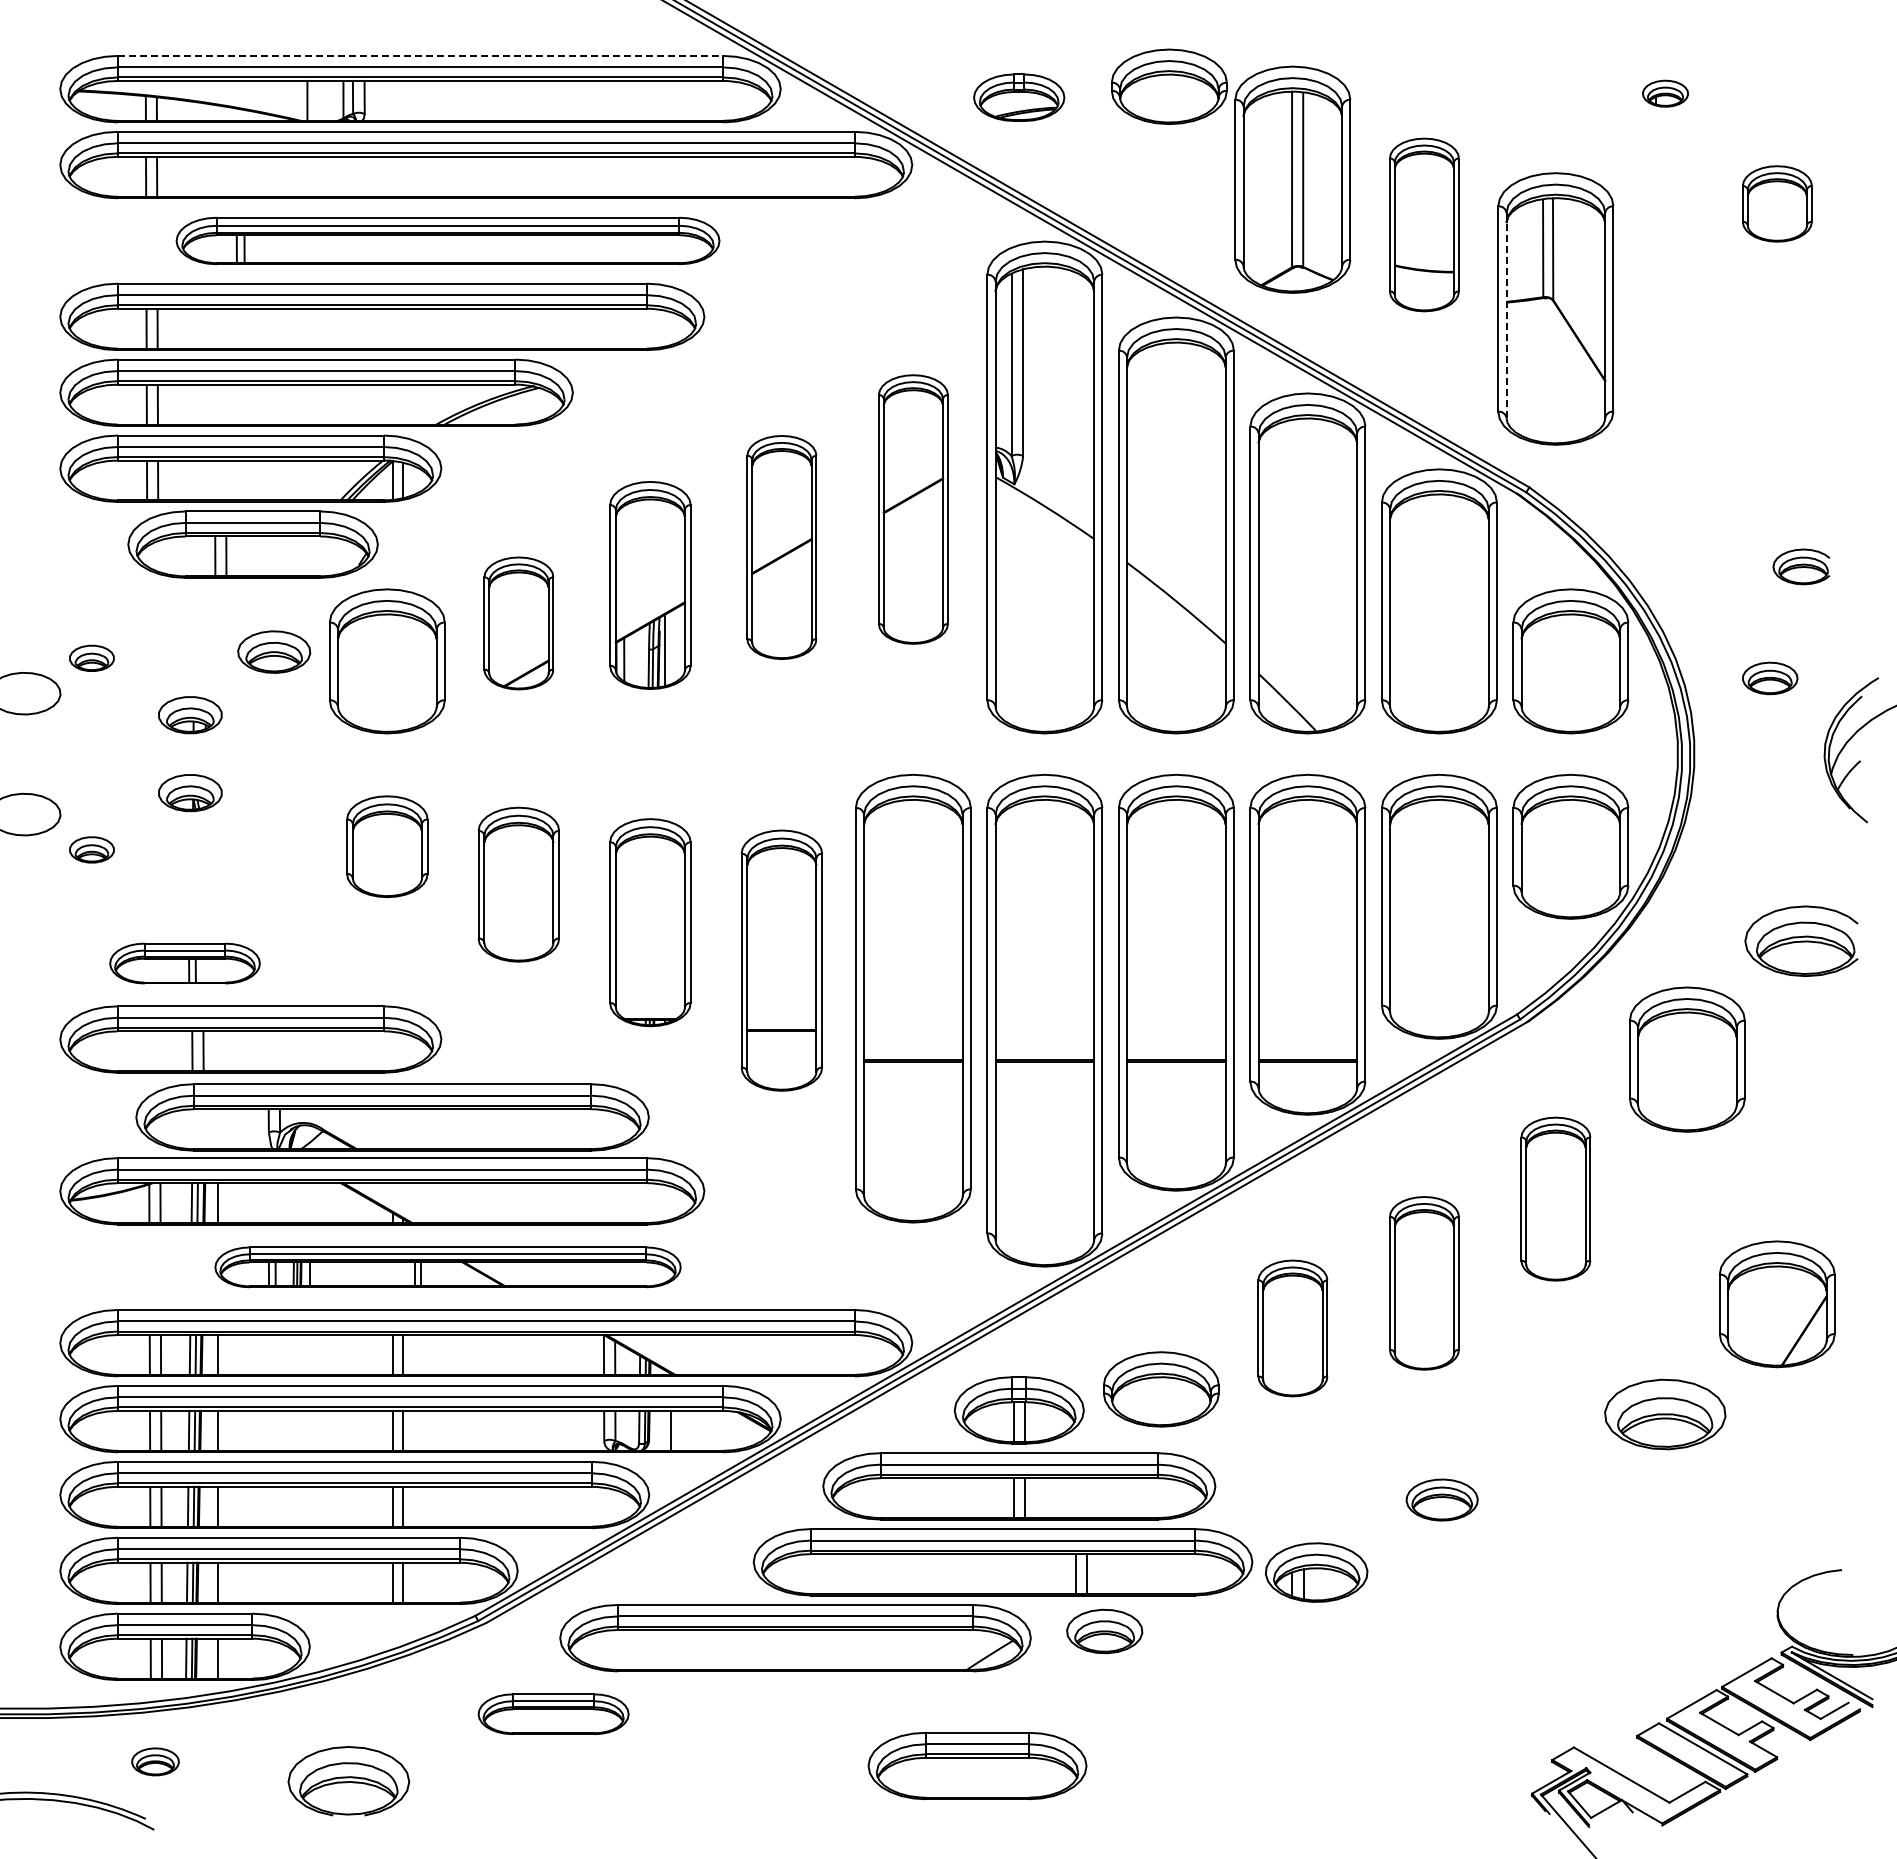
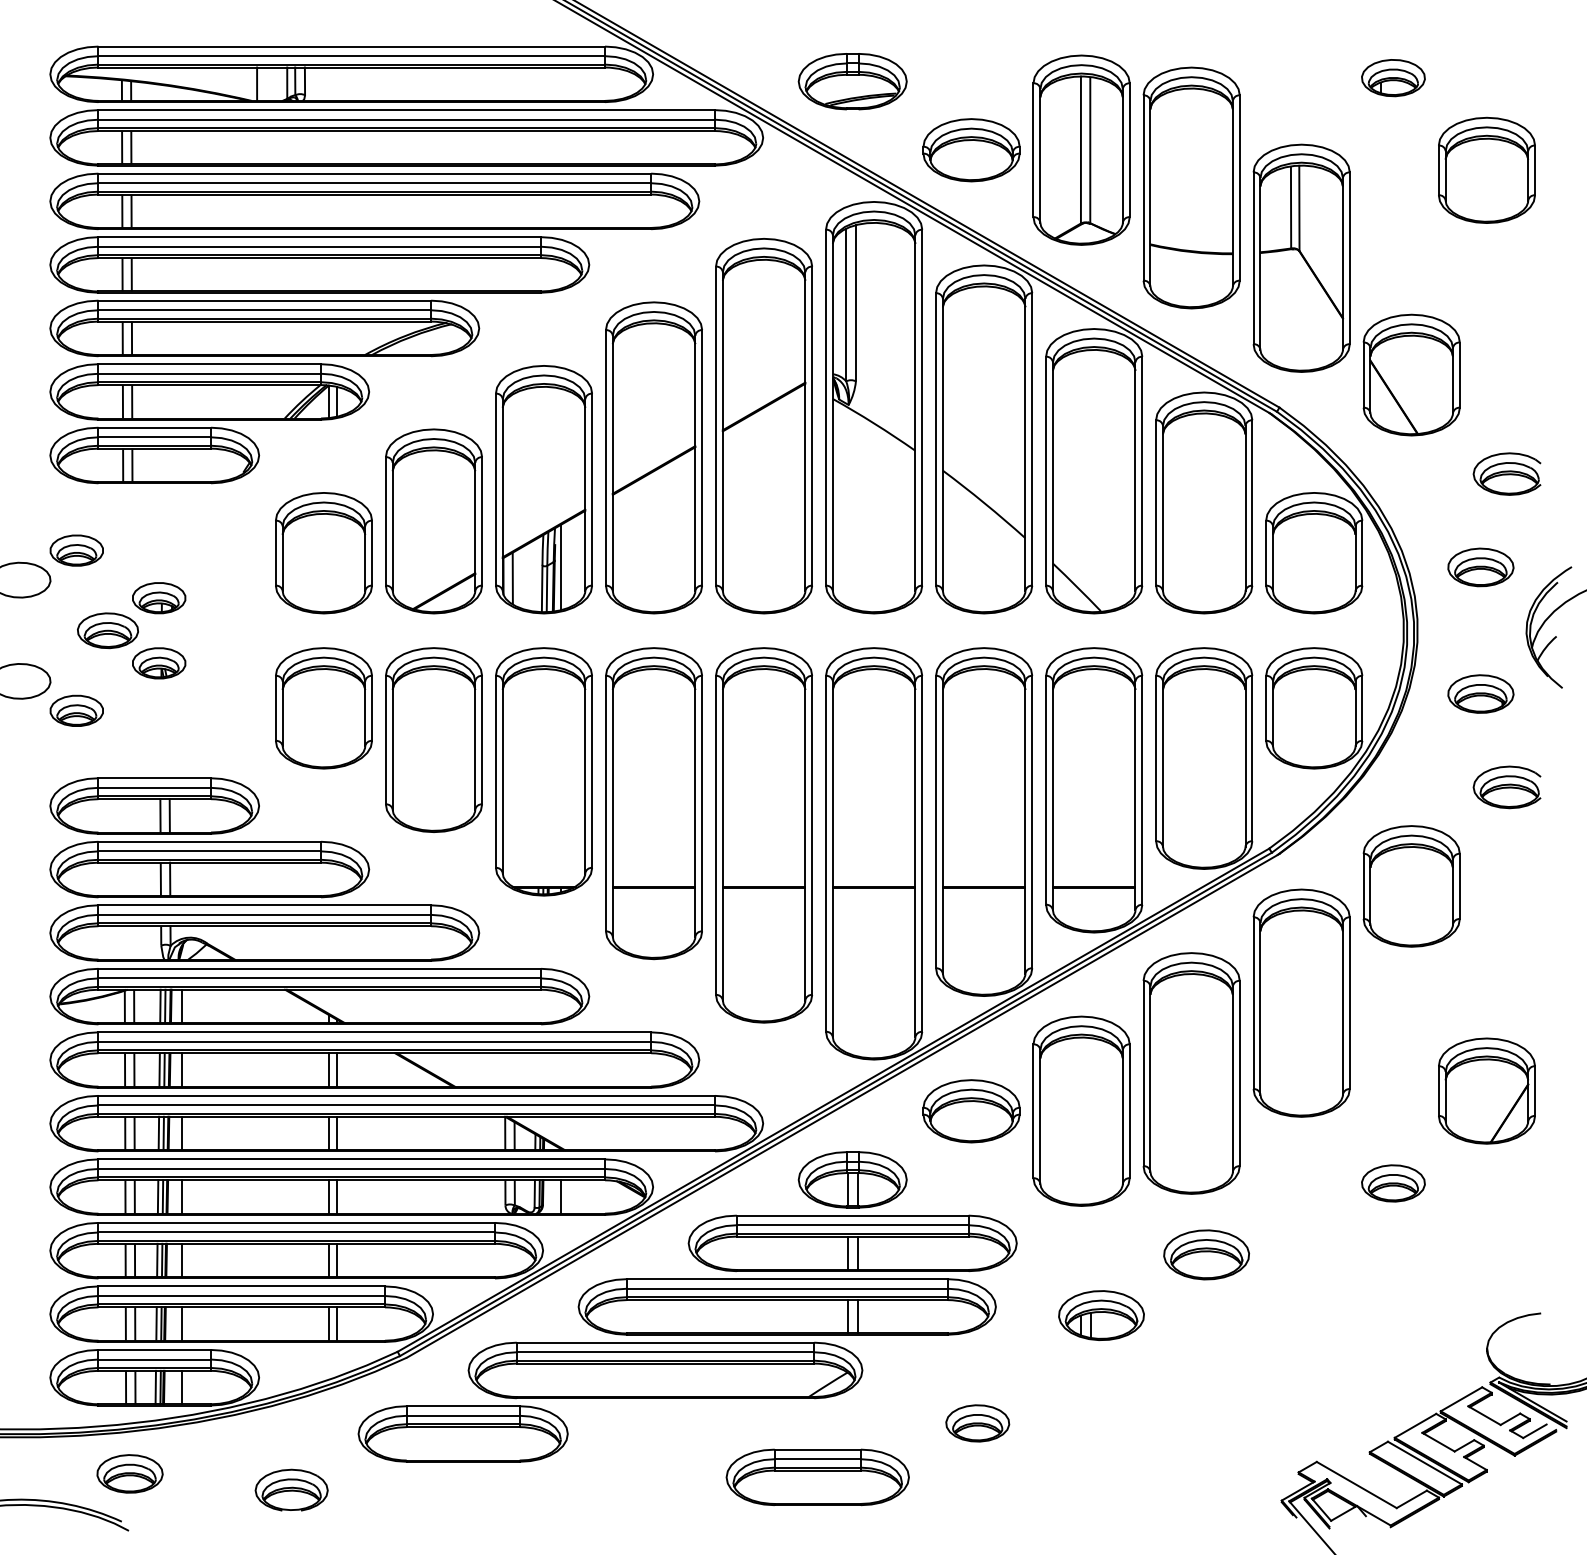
line: (420, 55) -> (351, 46), dashed -> solid
part: (1169, 86) -> (971, 149), moved
part: (1665, 93) -> (1393, 78), size x1.67
part: (1018, 97) -> (852, 81), size x1.43
part: (1777, 203) -> (1487, 170), size x1.67
part: (1424, 224) -> (1191, 187), size x1.67
part: (447, 240) -> (374, 201), size x1.43
line: (1506, 315) -> (1260, 263), dashed -> solid
part: (1687, 448) -> (1411, 375), added
part: (913, 509) -> (764, 426), size x1.67
part: (252, 544) -> (154, 455), moved
part: (781, 547) -> (653, 457), size x1.67
part: (1801, 566) -> (1507, 473), size x1.43
part: (650, 585) -> (544, 489), size x1.43
part: (518, 623) -> (433, 521), size x1.67
part: (274, 651) -> (108, 630), moved
part: (91, 658) -> (76, 550), size x1.43
part: (1770, 678) -> (1481, 567), size x1.43
part: (1770, 829) -> (1481, 693), added
part: (387, 846) -> (324, 708), size x1.43
part: (91, 849) -> (76, 710), size x1.43
part: (518, 884) -> (433, 739), size x1.43
part: (650, 922) -> (544, 771), size x1.43
part: (1801, 941) -> (1507, 787), size x0.71
part: (781, 960) -> (653, 803), size x1.43
part: (184, 963) -> (154, 805), size x1.67
part: (392, 1117) -> (264, 933), moved
part: (1555, 1198) -> (1301, 1002), size x1.67
part: (447, 1267) -> (374, 1060), size x1.67
part: (1424, 1283) -> (1191, 1073), size x1.67
part: (1292, 1328) -> (1081, 1111), size x1.67
part: (1161, 1389) -> (971, 1111), moved
part: (1665, 1414) -> (1393, 1183), size x0.62
part: (1441, 1499) -> (1205, 1254), size x1.43
part: (1002, 1562) -> (786, 1307), moved
part: (1104, 1631) -> (977, 1423), moved
part: (553, 1714) -> (463, 1434), size x1.67
part: (155, 1761) -> (129, 1473), size x1.67
part: (348, 1781) -> (291, 1490), size x0.71

